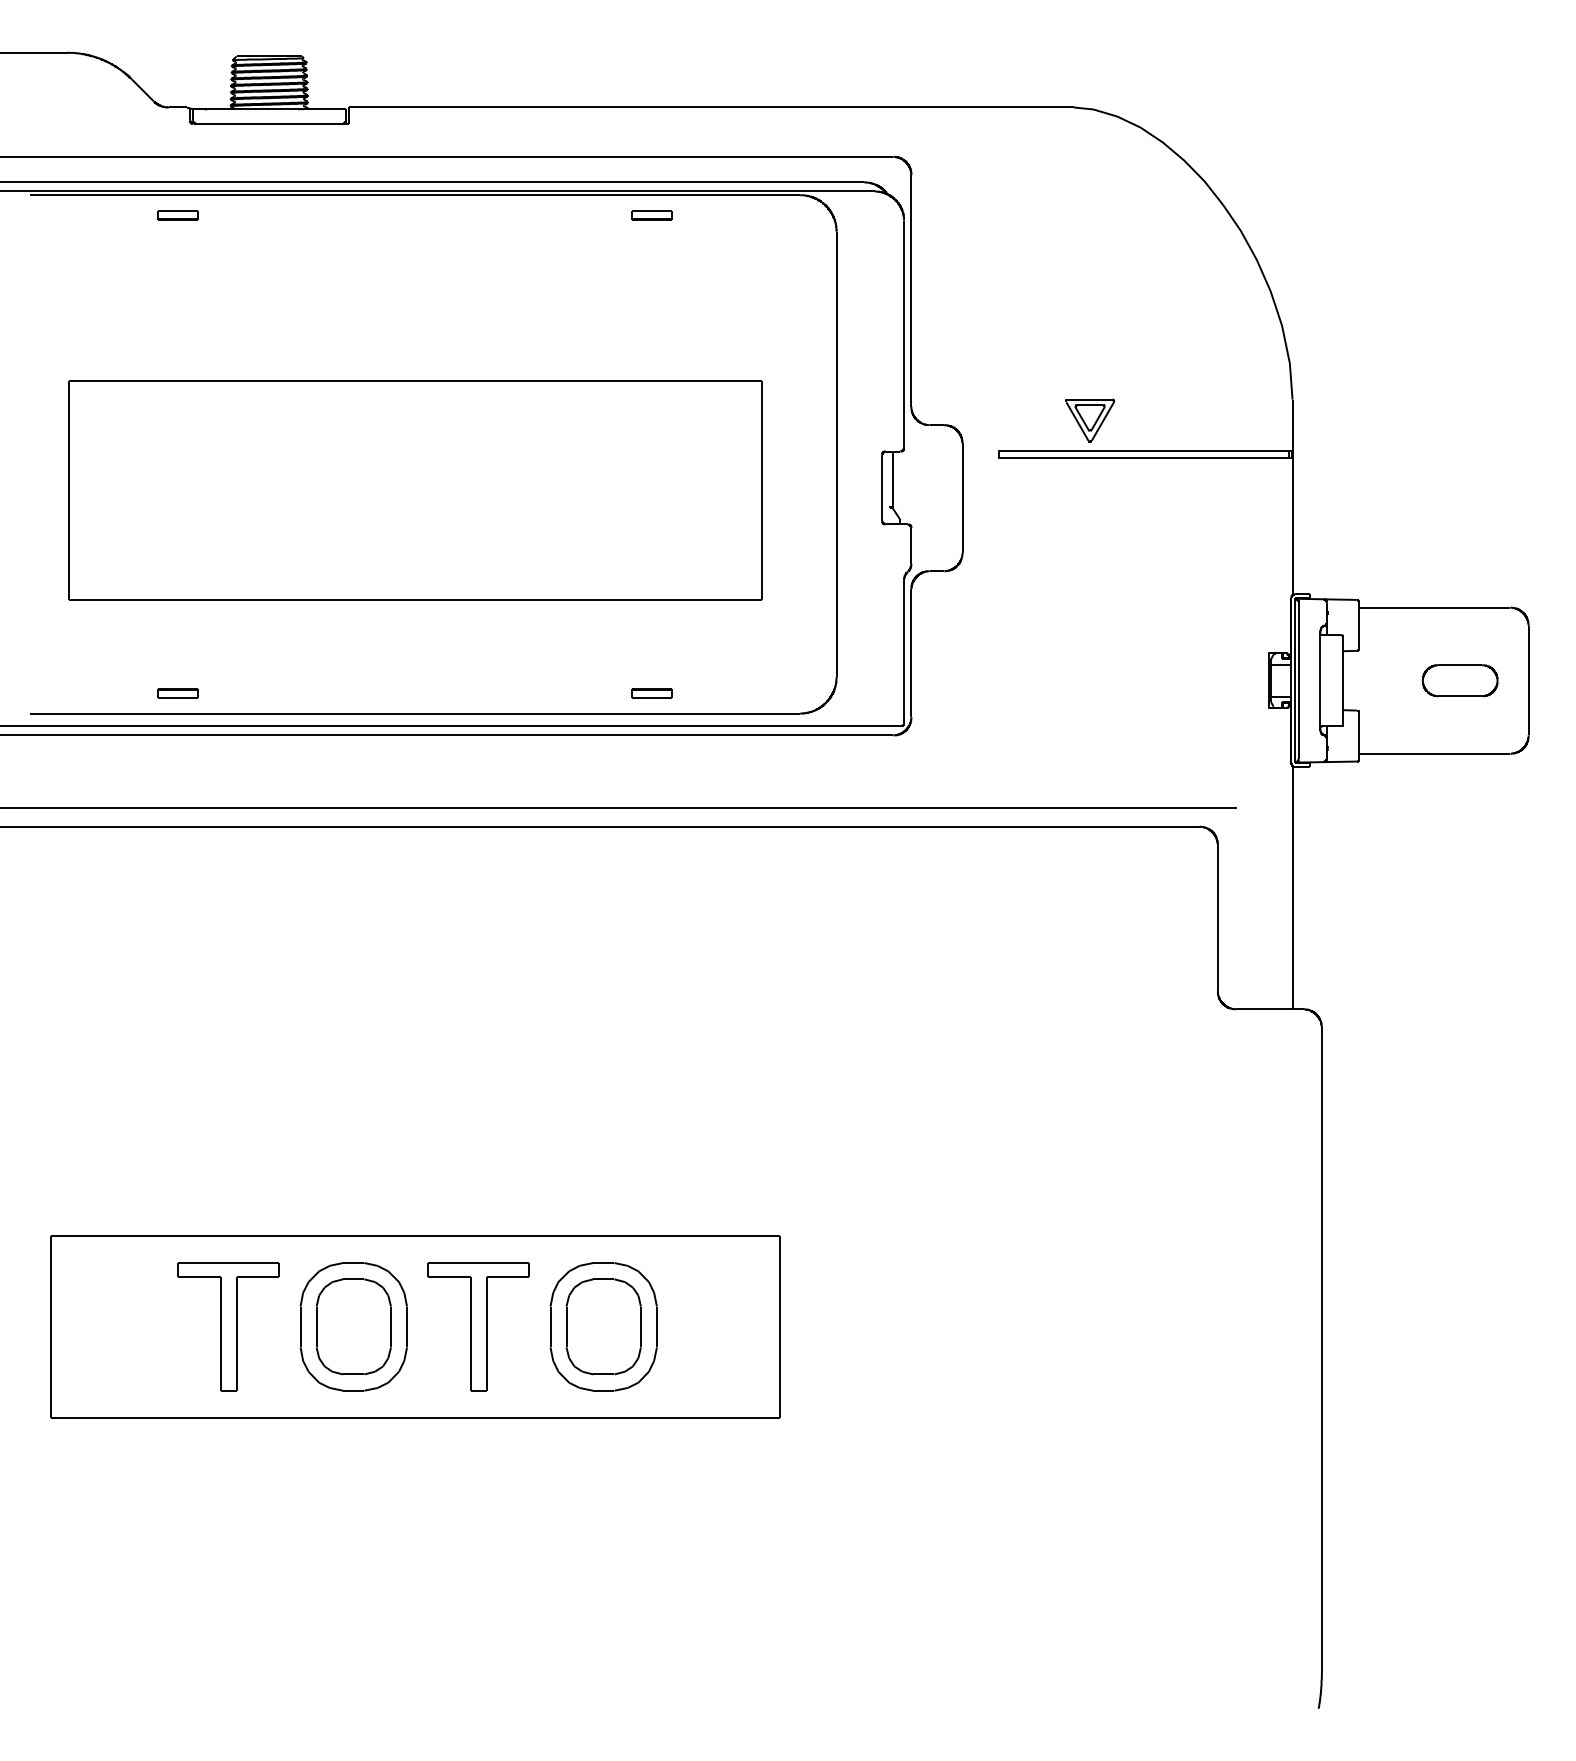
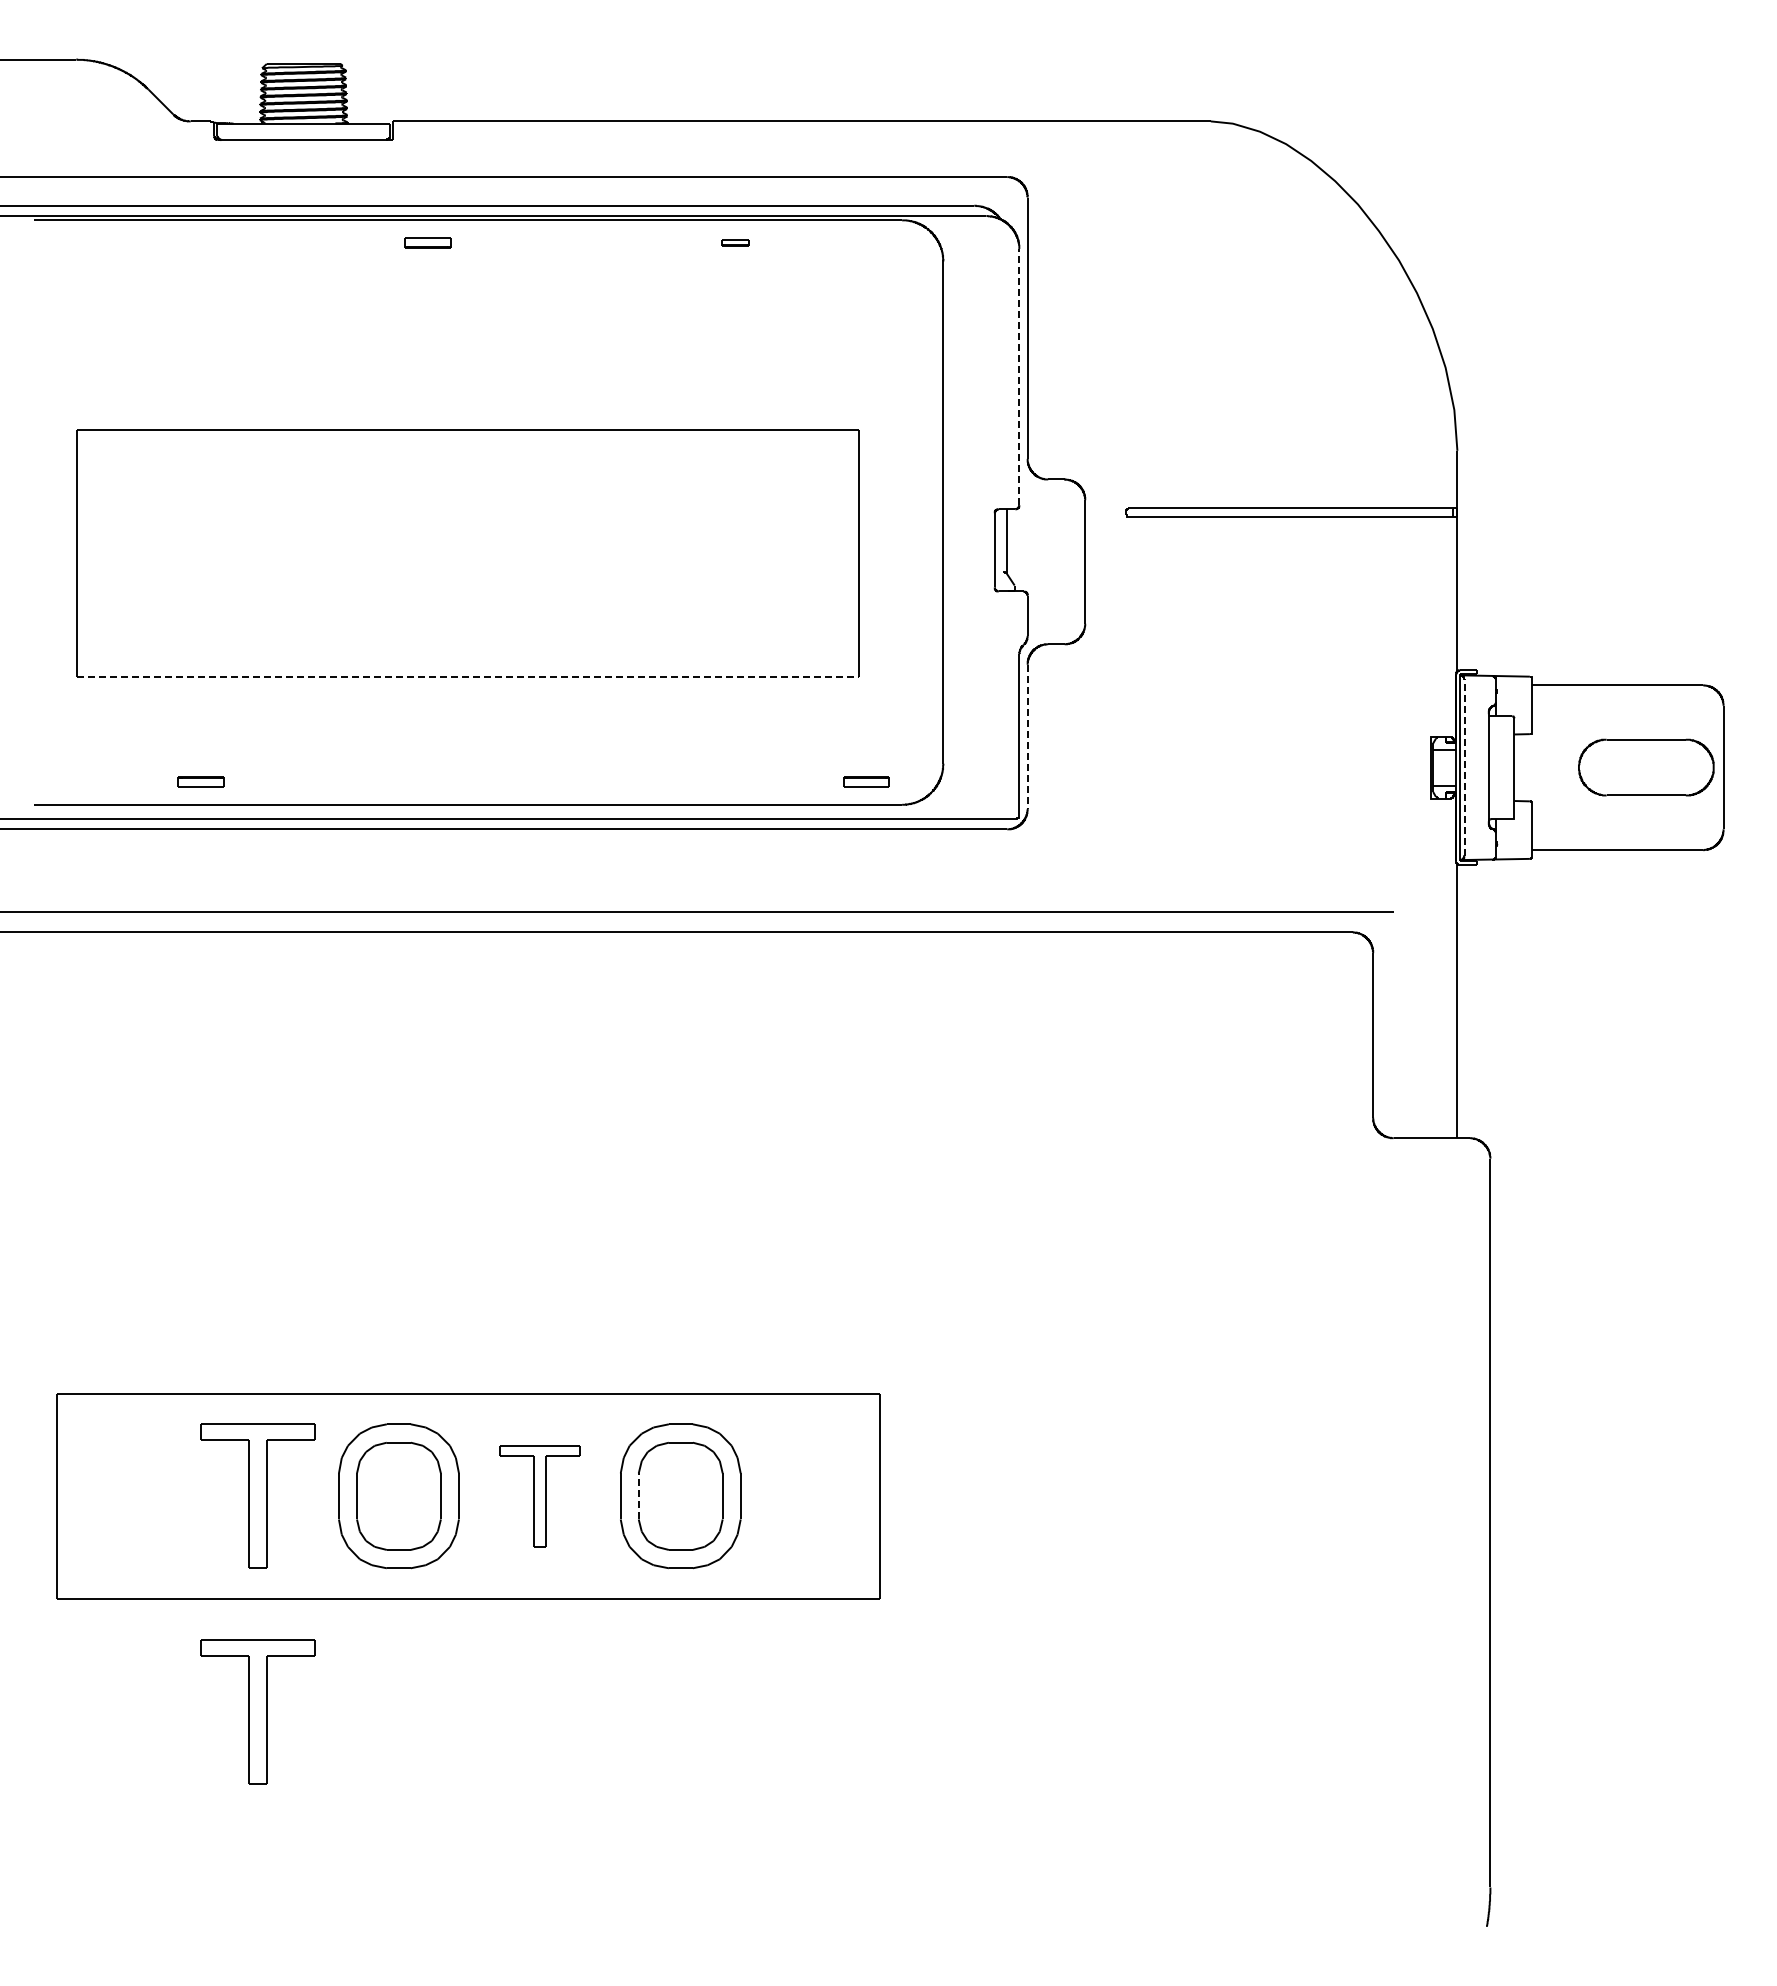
part: (177, 214) -> (427, 242), moved
part: (652, 214) -> (735, 242), size x0.6
line: (904, 333) -> (1019, 376), solid -> dashed
part: (1090, 419) -> (1229, 473), removed
line: (415, 600) -> (468, 677), solid -> dashed
line: (911, 653) -> (1027, 737), solid -> dashed
line: (1298, 680) -> (1464, 767), solid -> dashed
part: (1460, 680) -> (1646, 767), size x1.6
part: (652, 692) -> (866, 781), moved
part: (478, 1326) -> (539, 1495), size x0.7
line: (566, 1326) -> (638, 1495), solid -> dashed
part: (228, 1517) -> (257, 1711), added

